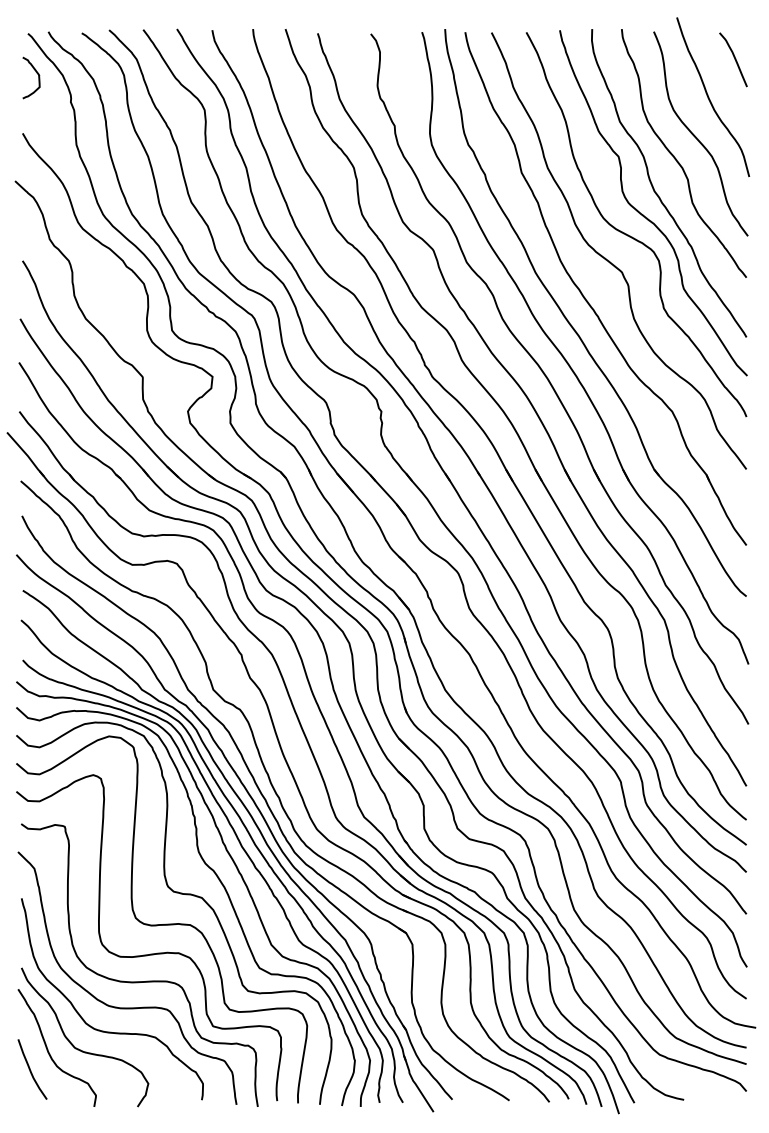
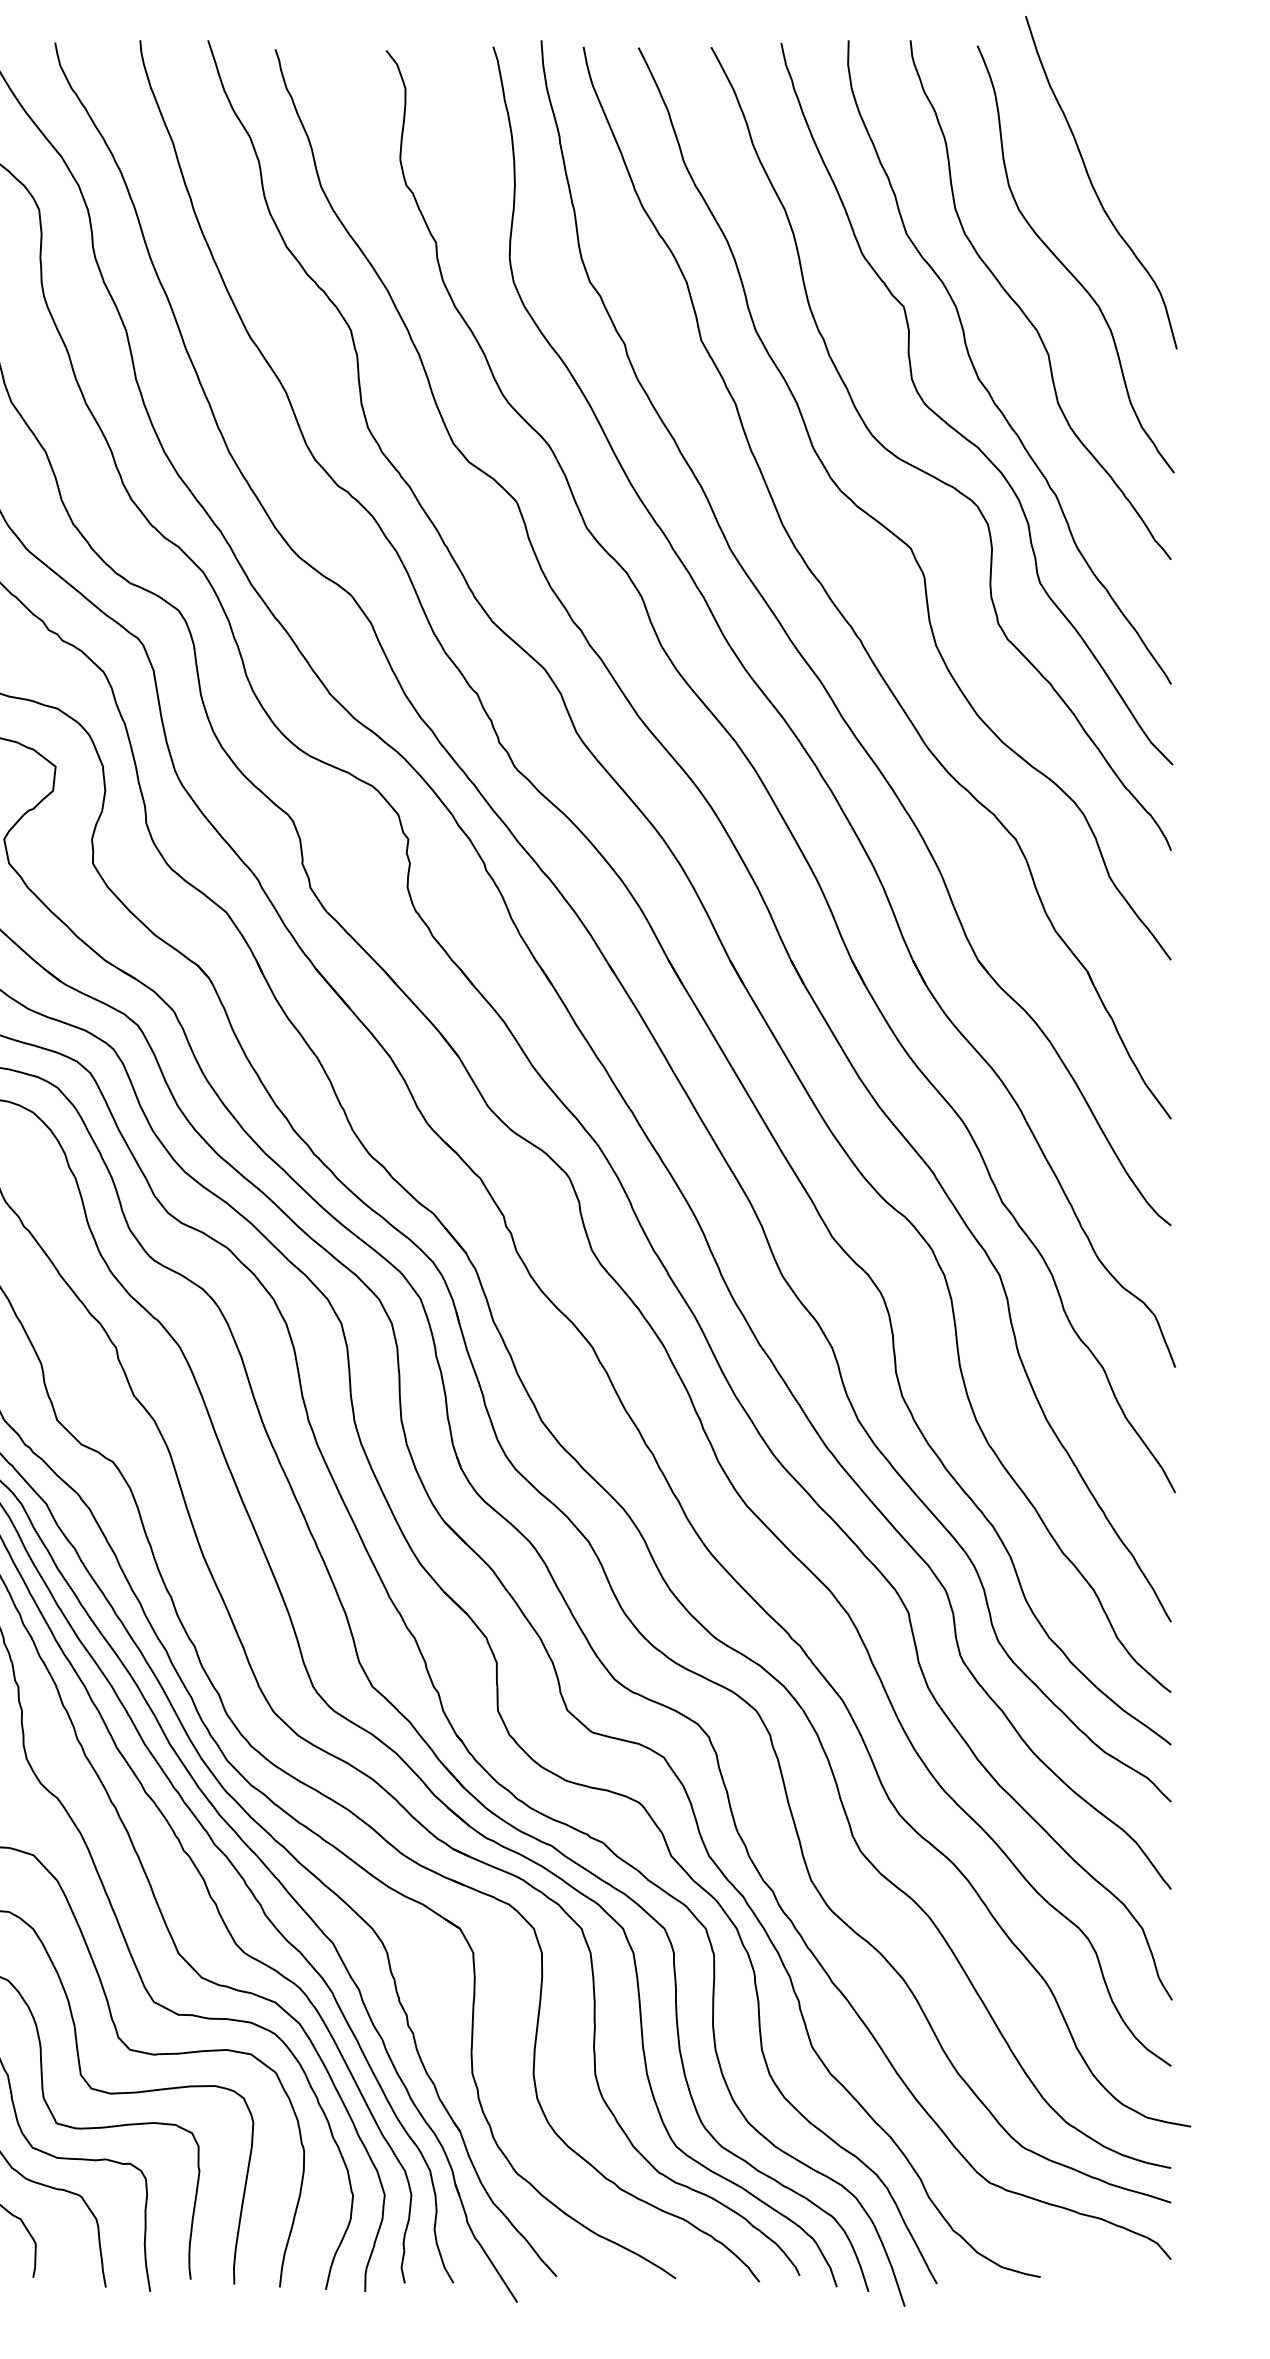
curve: (734, 59) -> (1145, 103), removed

